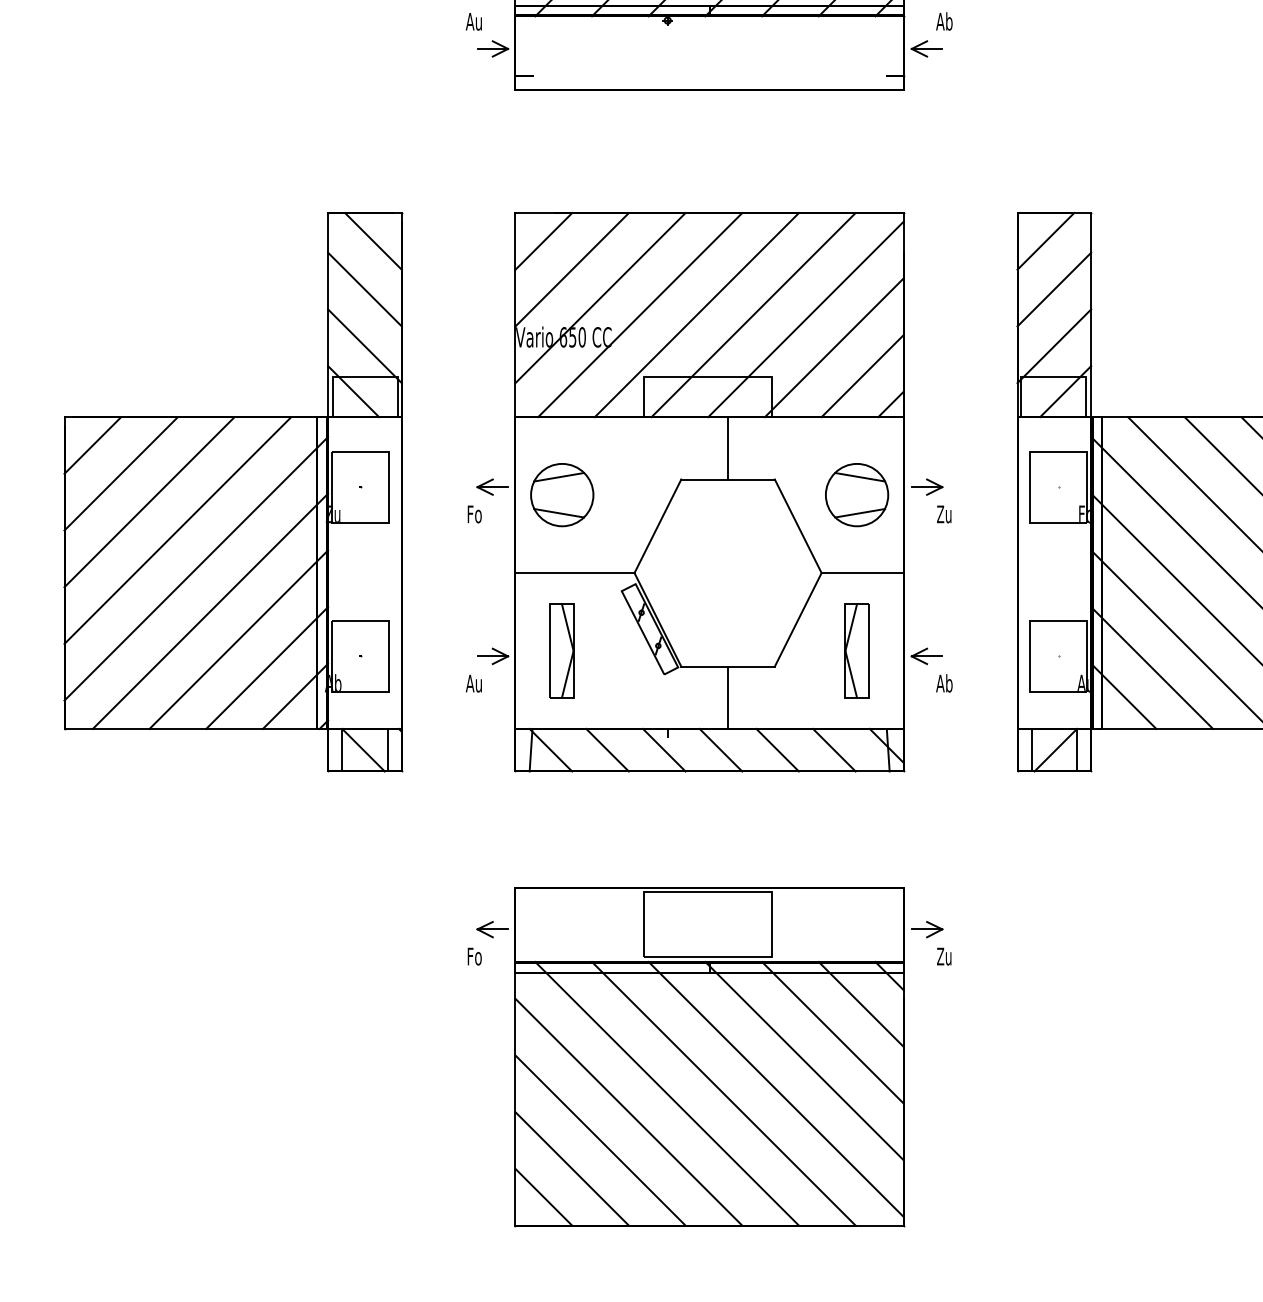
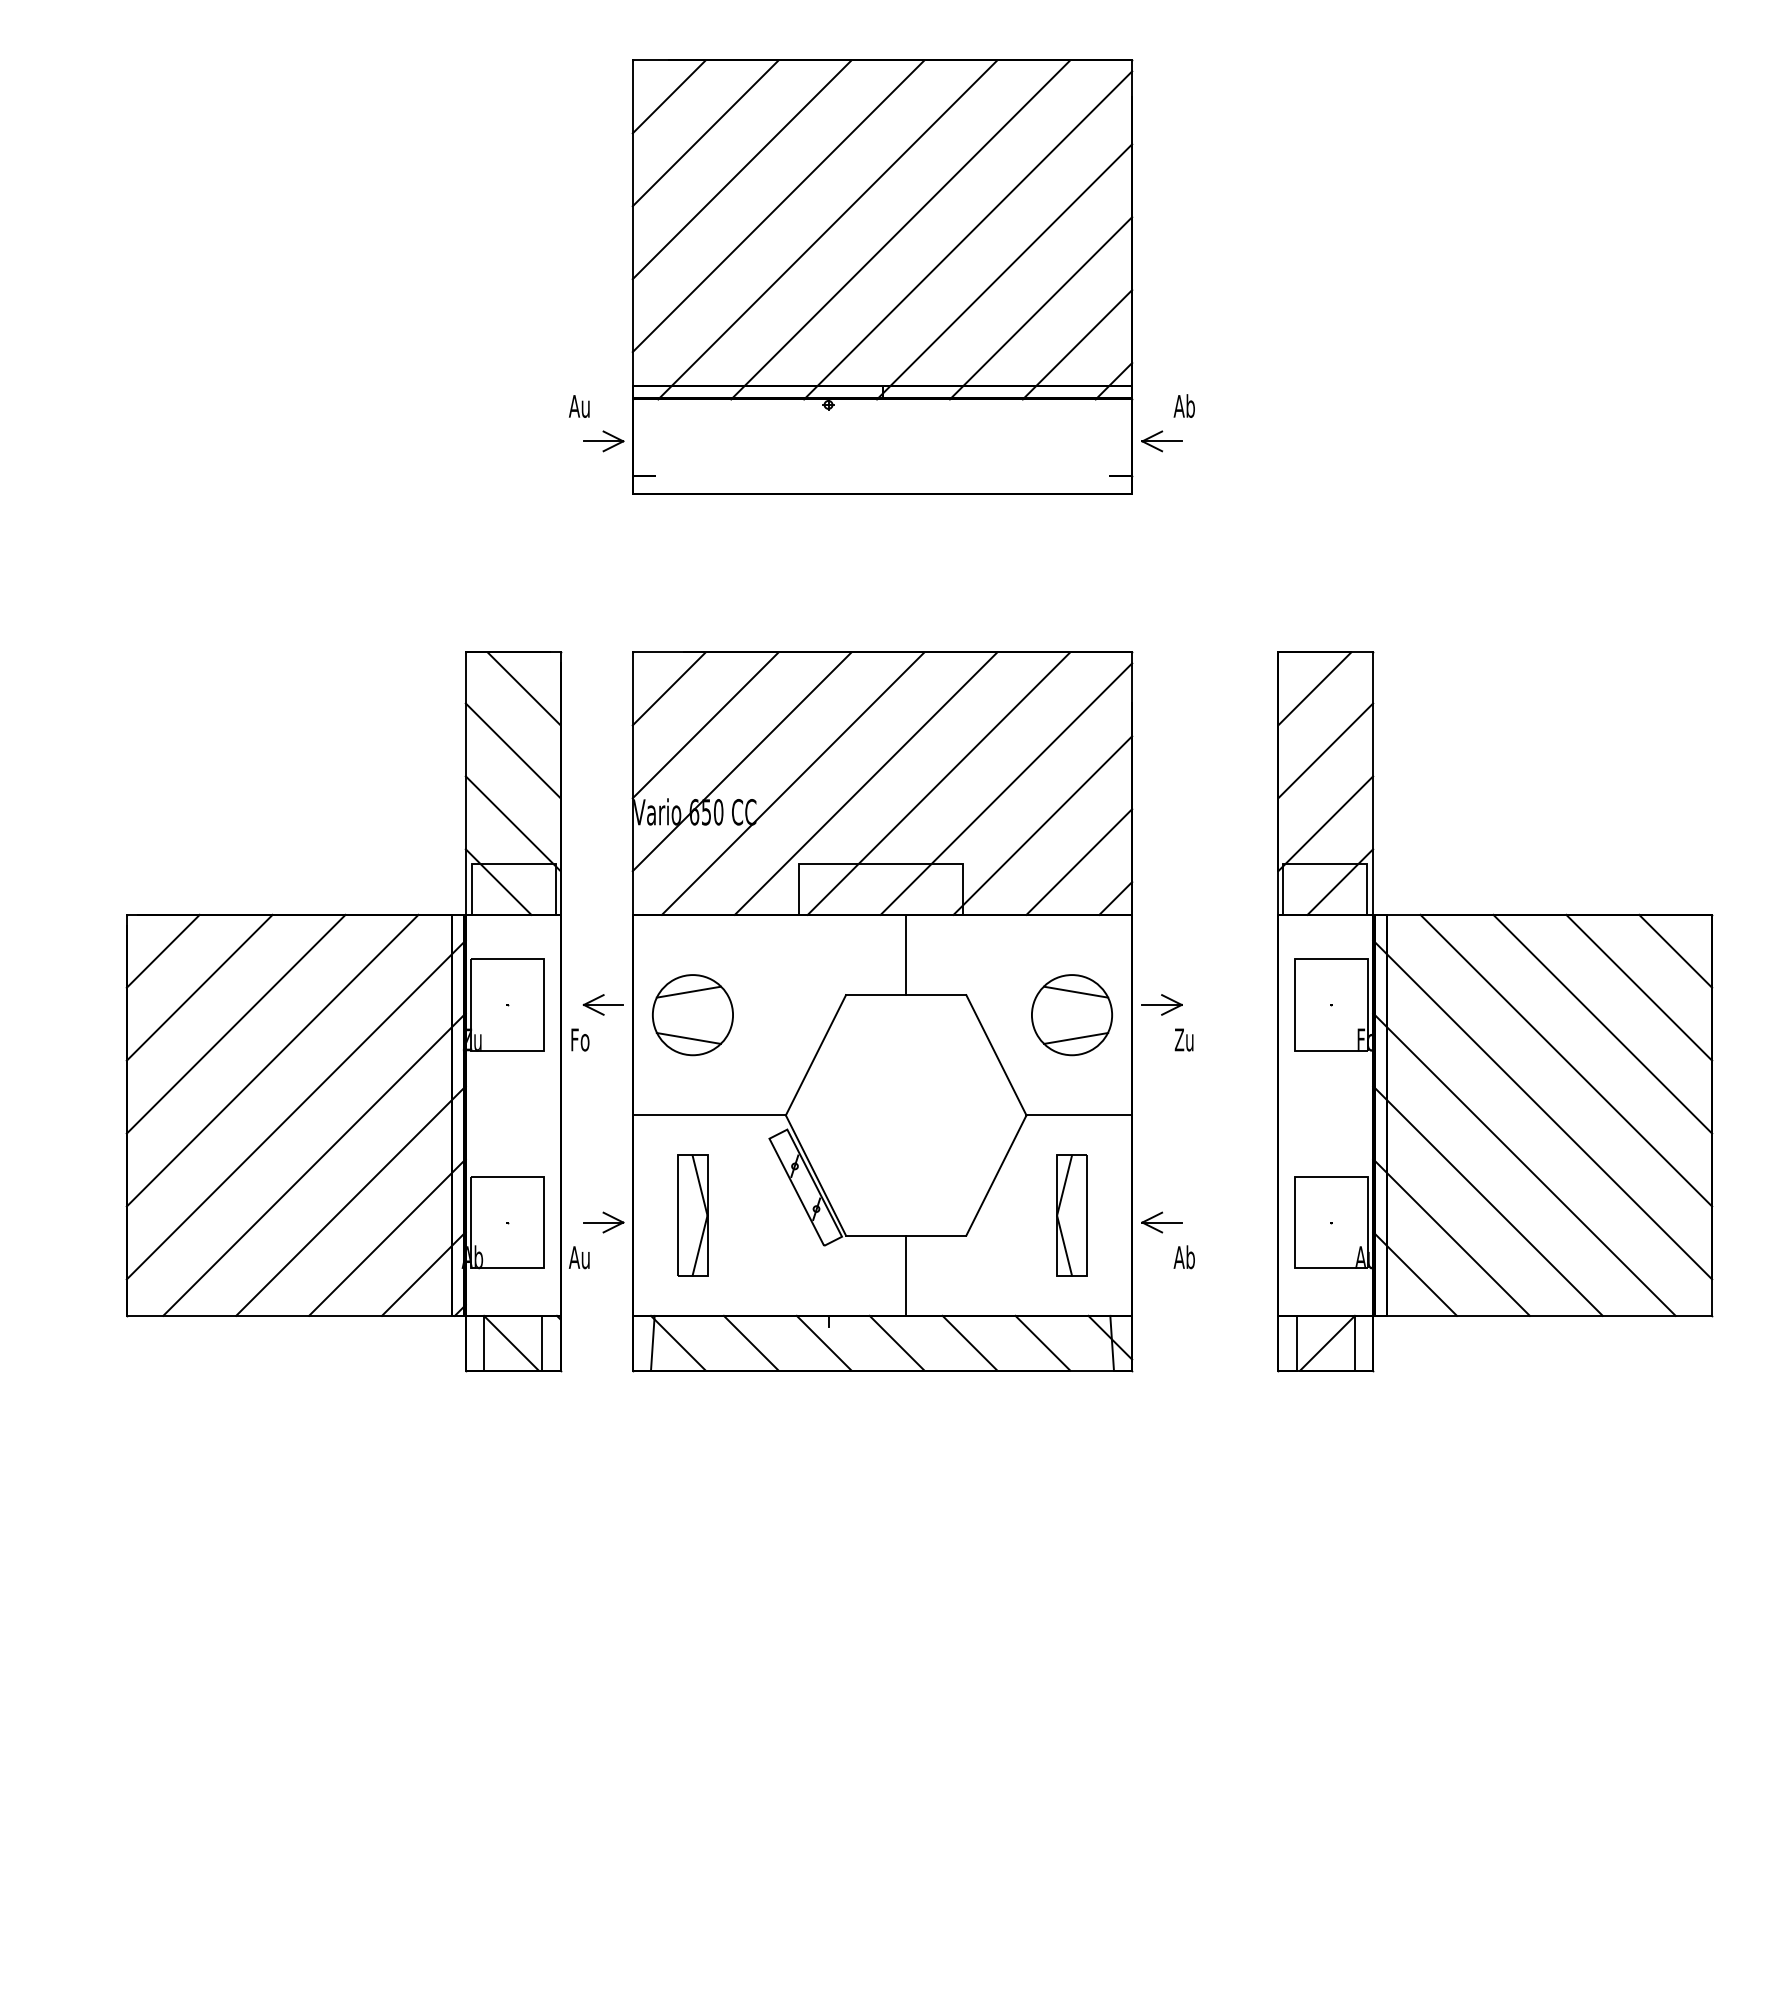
part: (232, 492) -> (343, 1011), moved
part: (709, 1057) -> (882, 1738), removed

